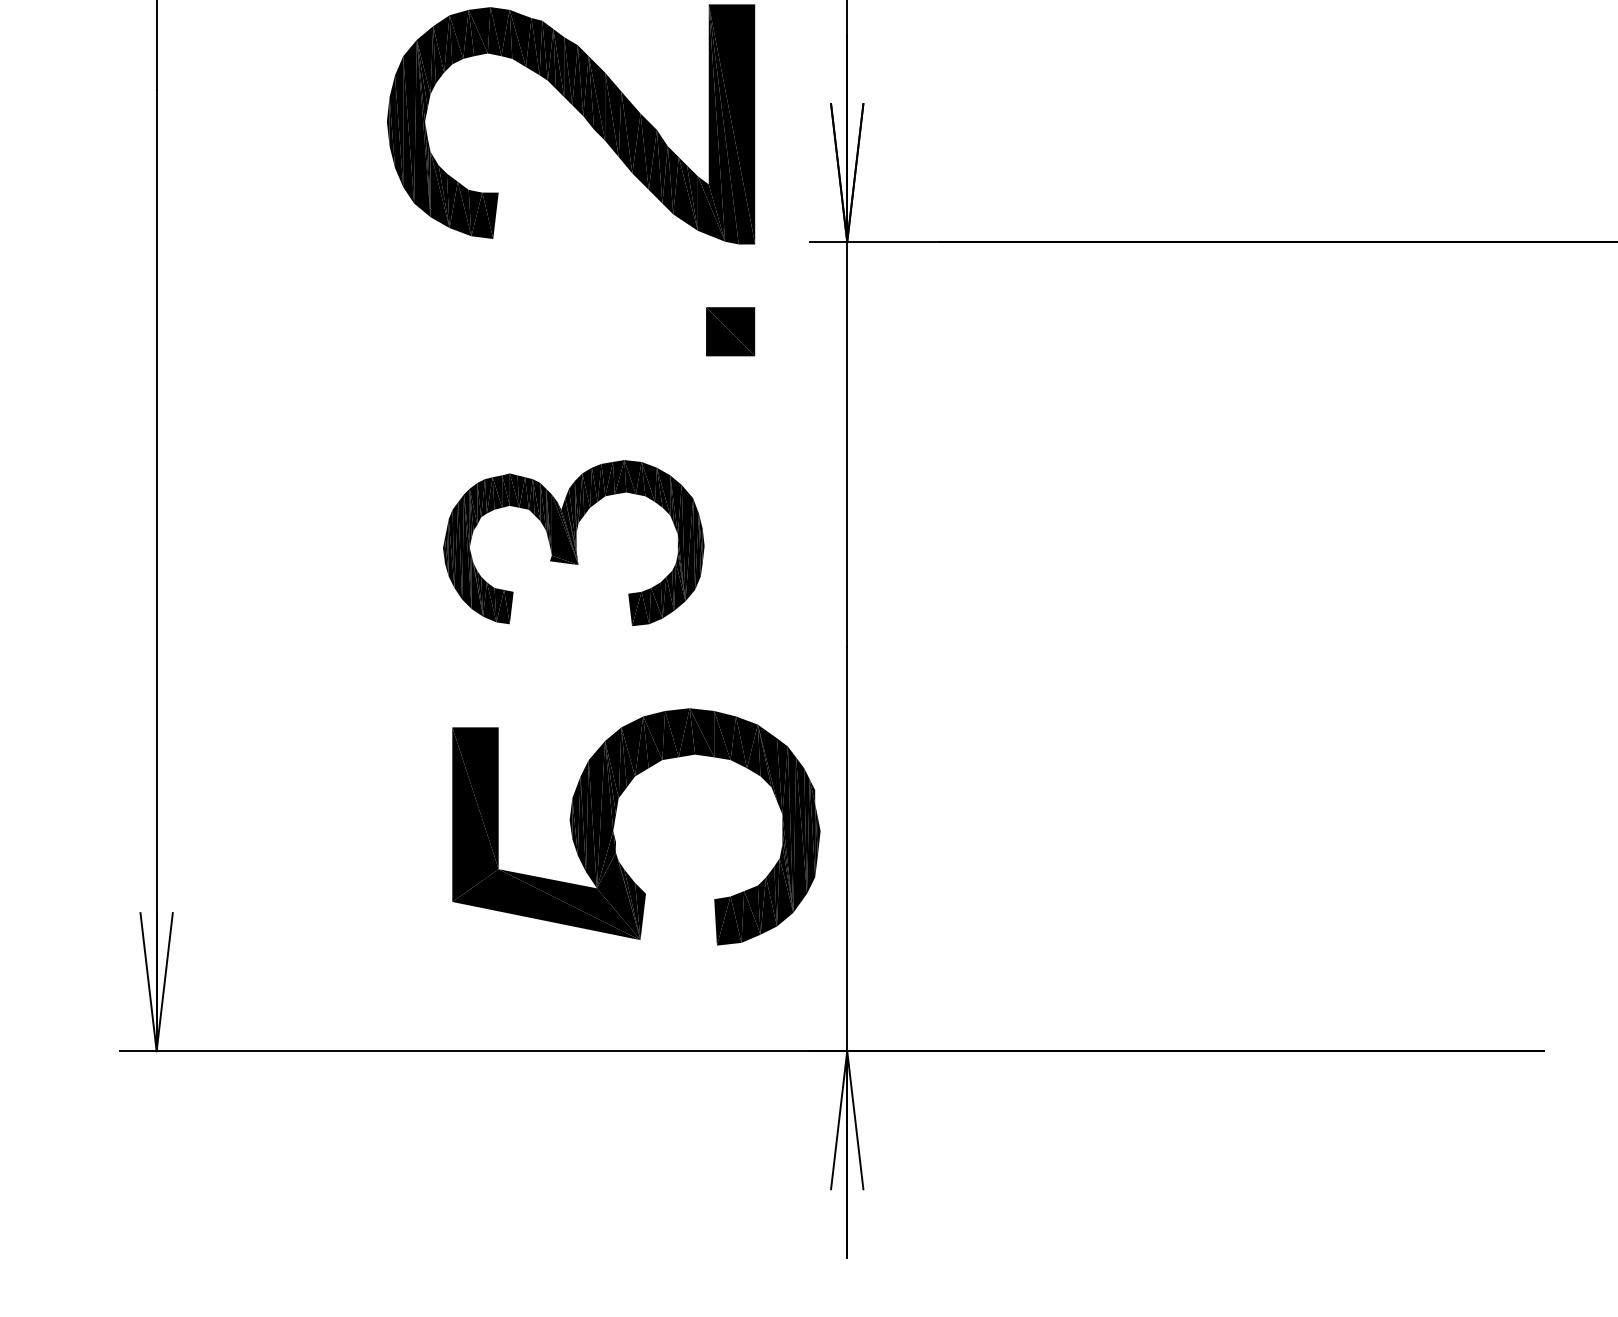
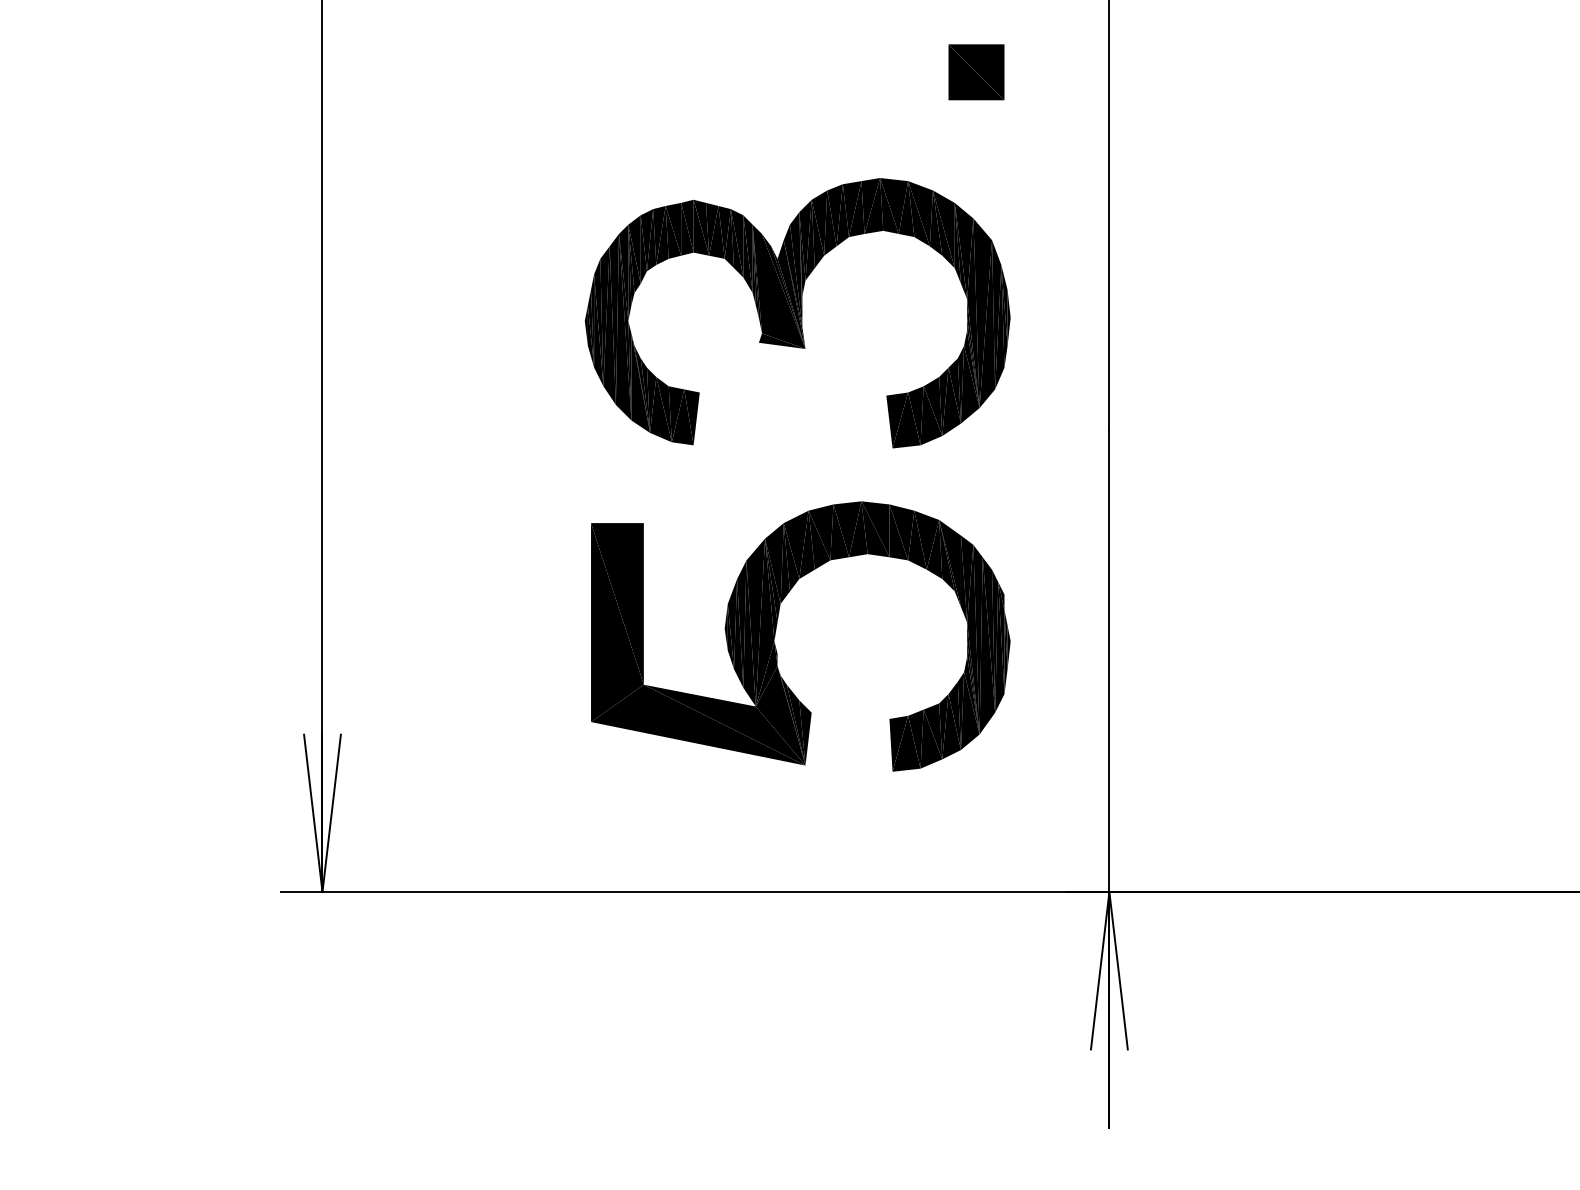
part: (573, 542) -> (797, 312), size x1.43
part: (614, 825) -> (775, 634), moved

